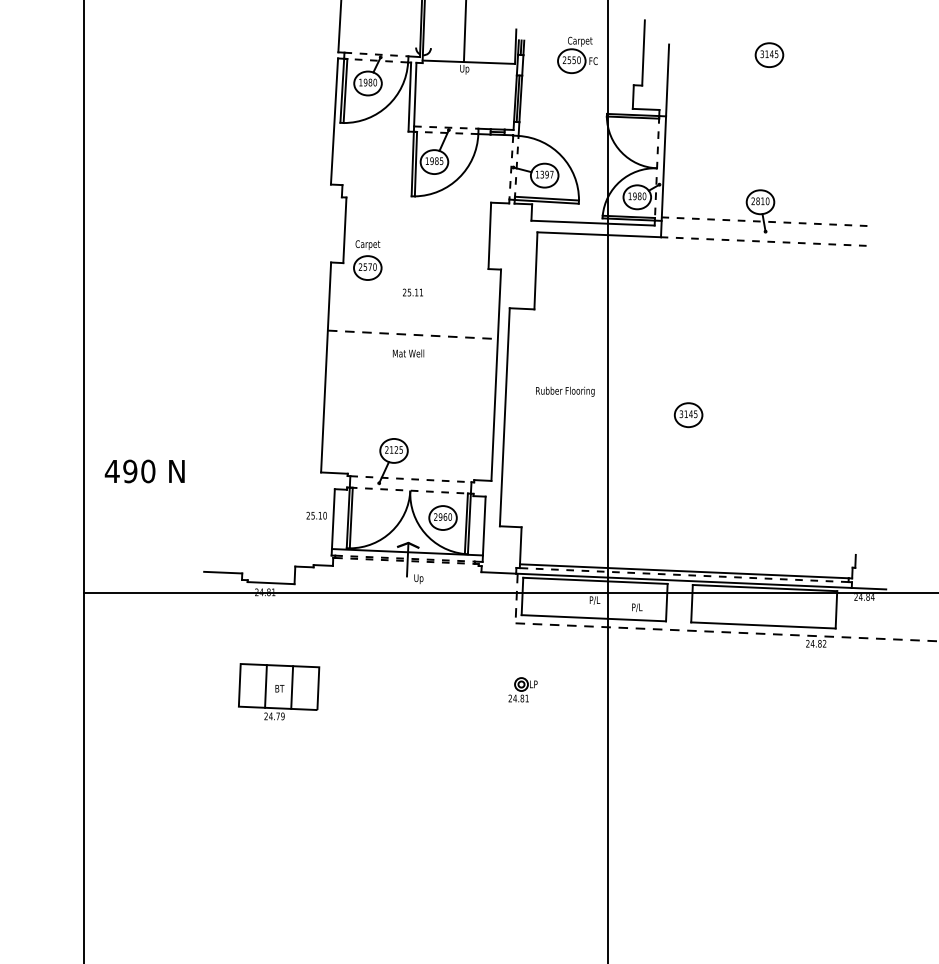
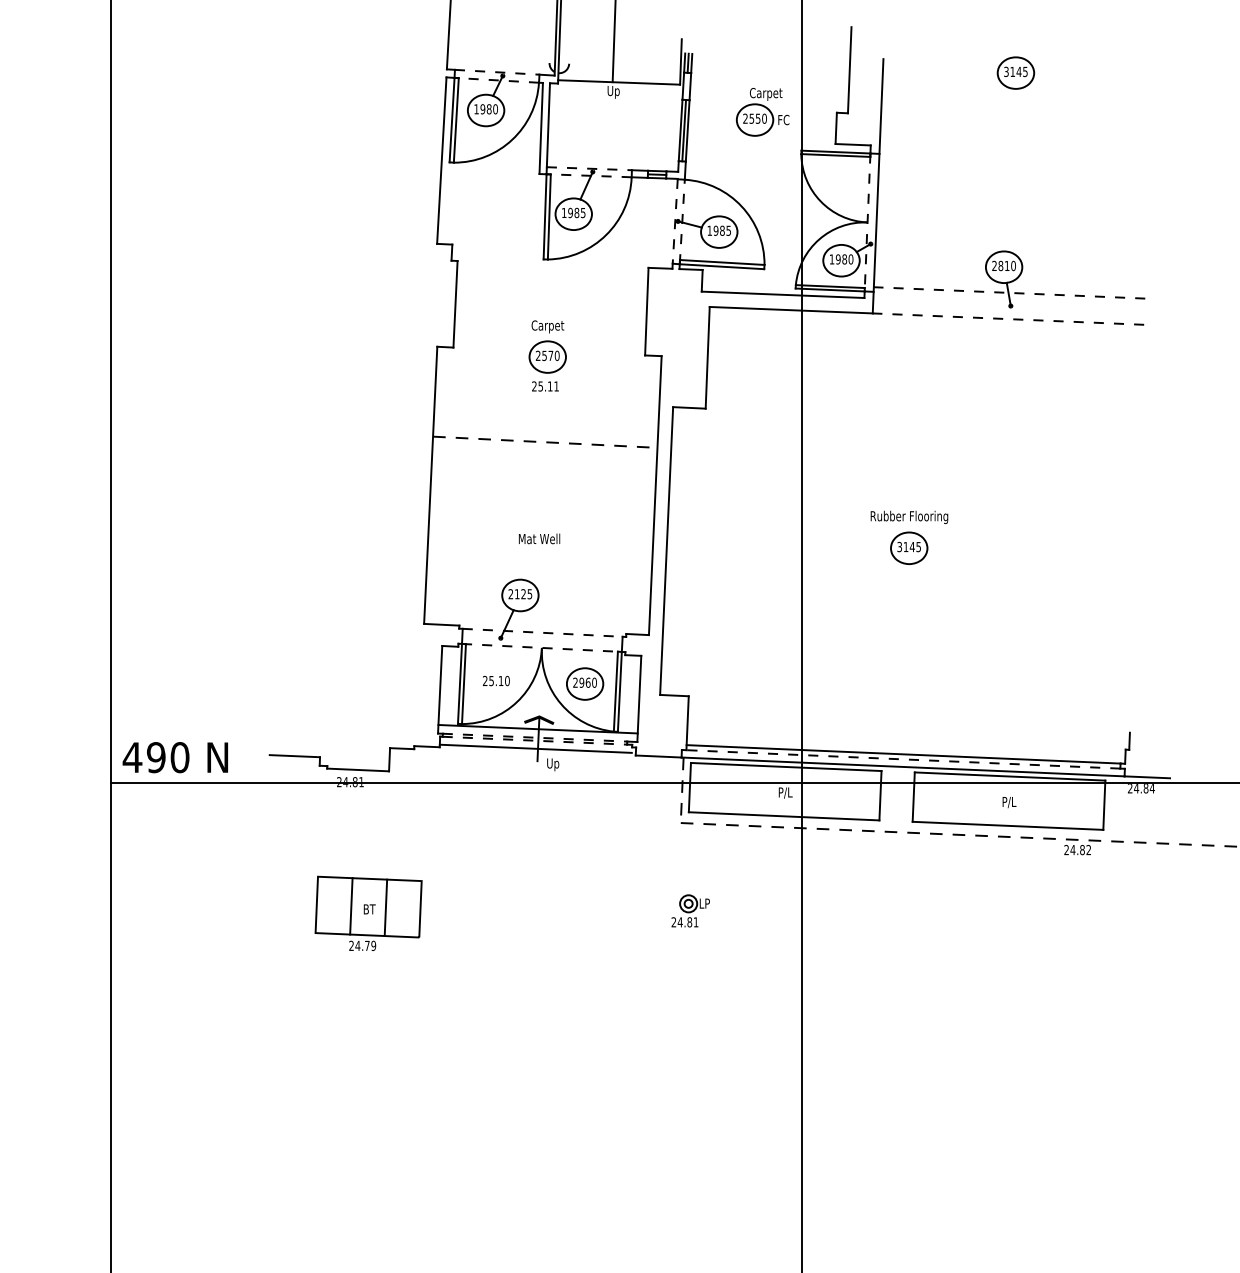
part: (577, 55) -> (762, 112), moved
text: (546, 174) -> (721, 230), 1397 -> 1985
part: (367, 260) -> (547, 346), moved
text: (408, 353) -> (539, 538), moved
text: (565, 391) -> (909, 516), moved
text: (144, 471) -> (174, 757), moved
text: (316, 515) -> (496, 680), moved
line: (405, 566) -> (535, 748), added
text: (637, 607) -> (1009, 802), moved

